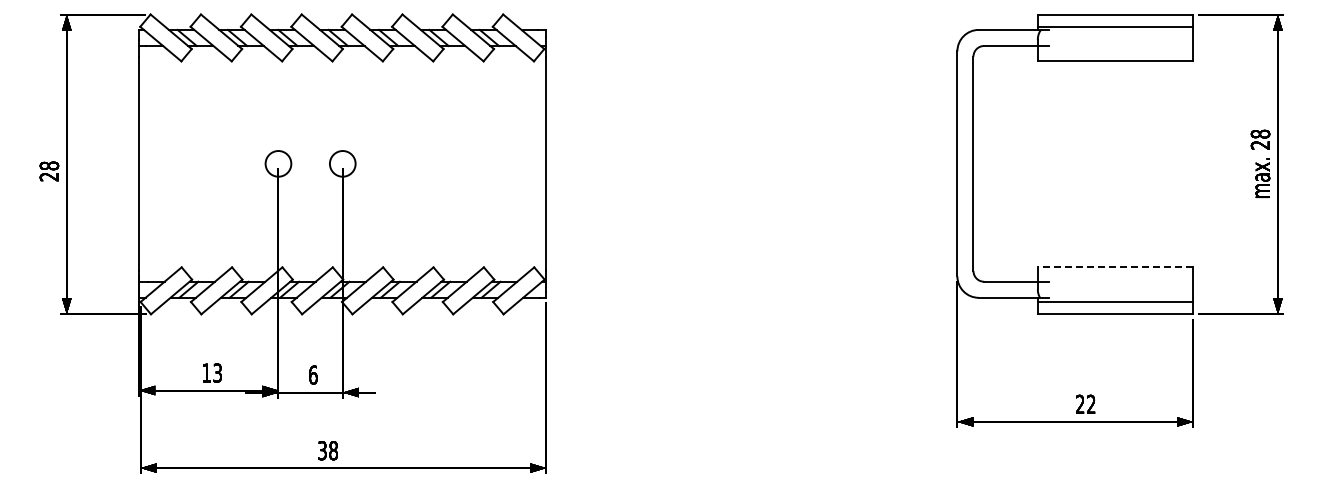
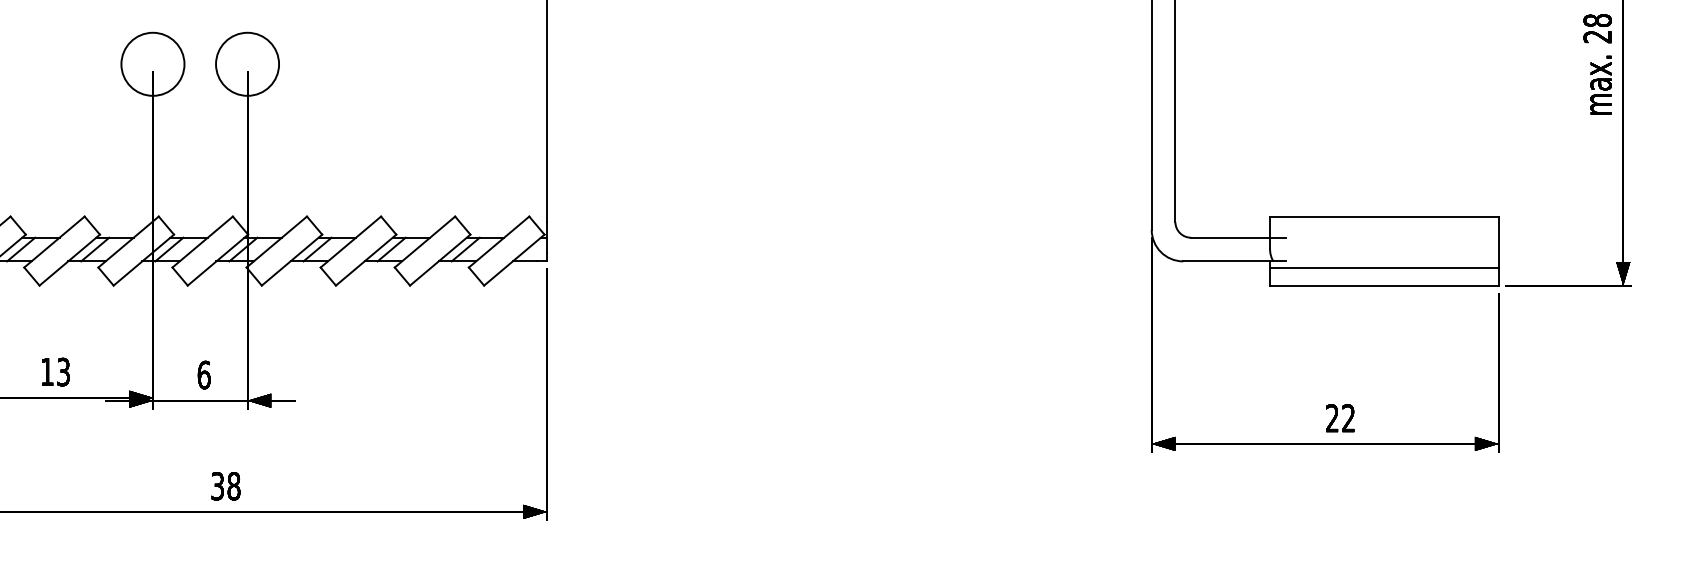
circle: (278, 163) -> (152, 63), size x1.67
circle: (342, 163) -> (247, 63), size x1.67
line: (1115, 267) -> (1384, 216), dashed -> solid

